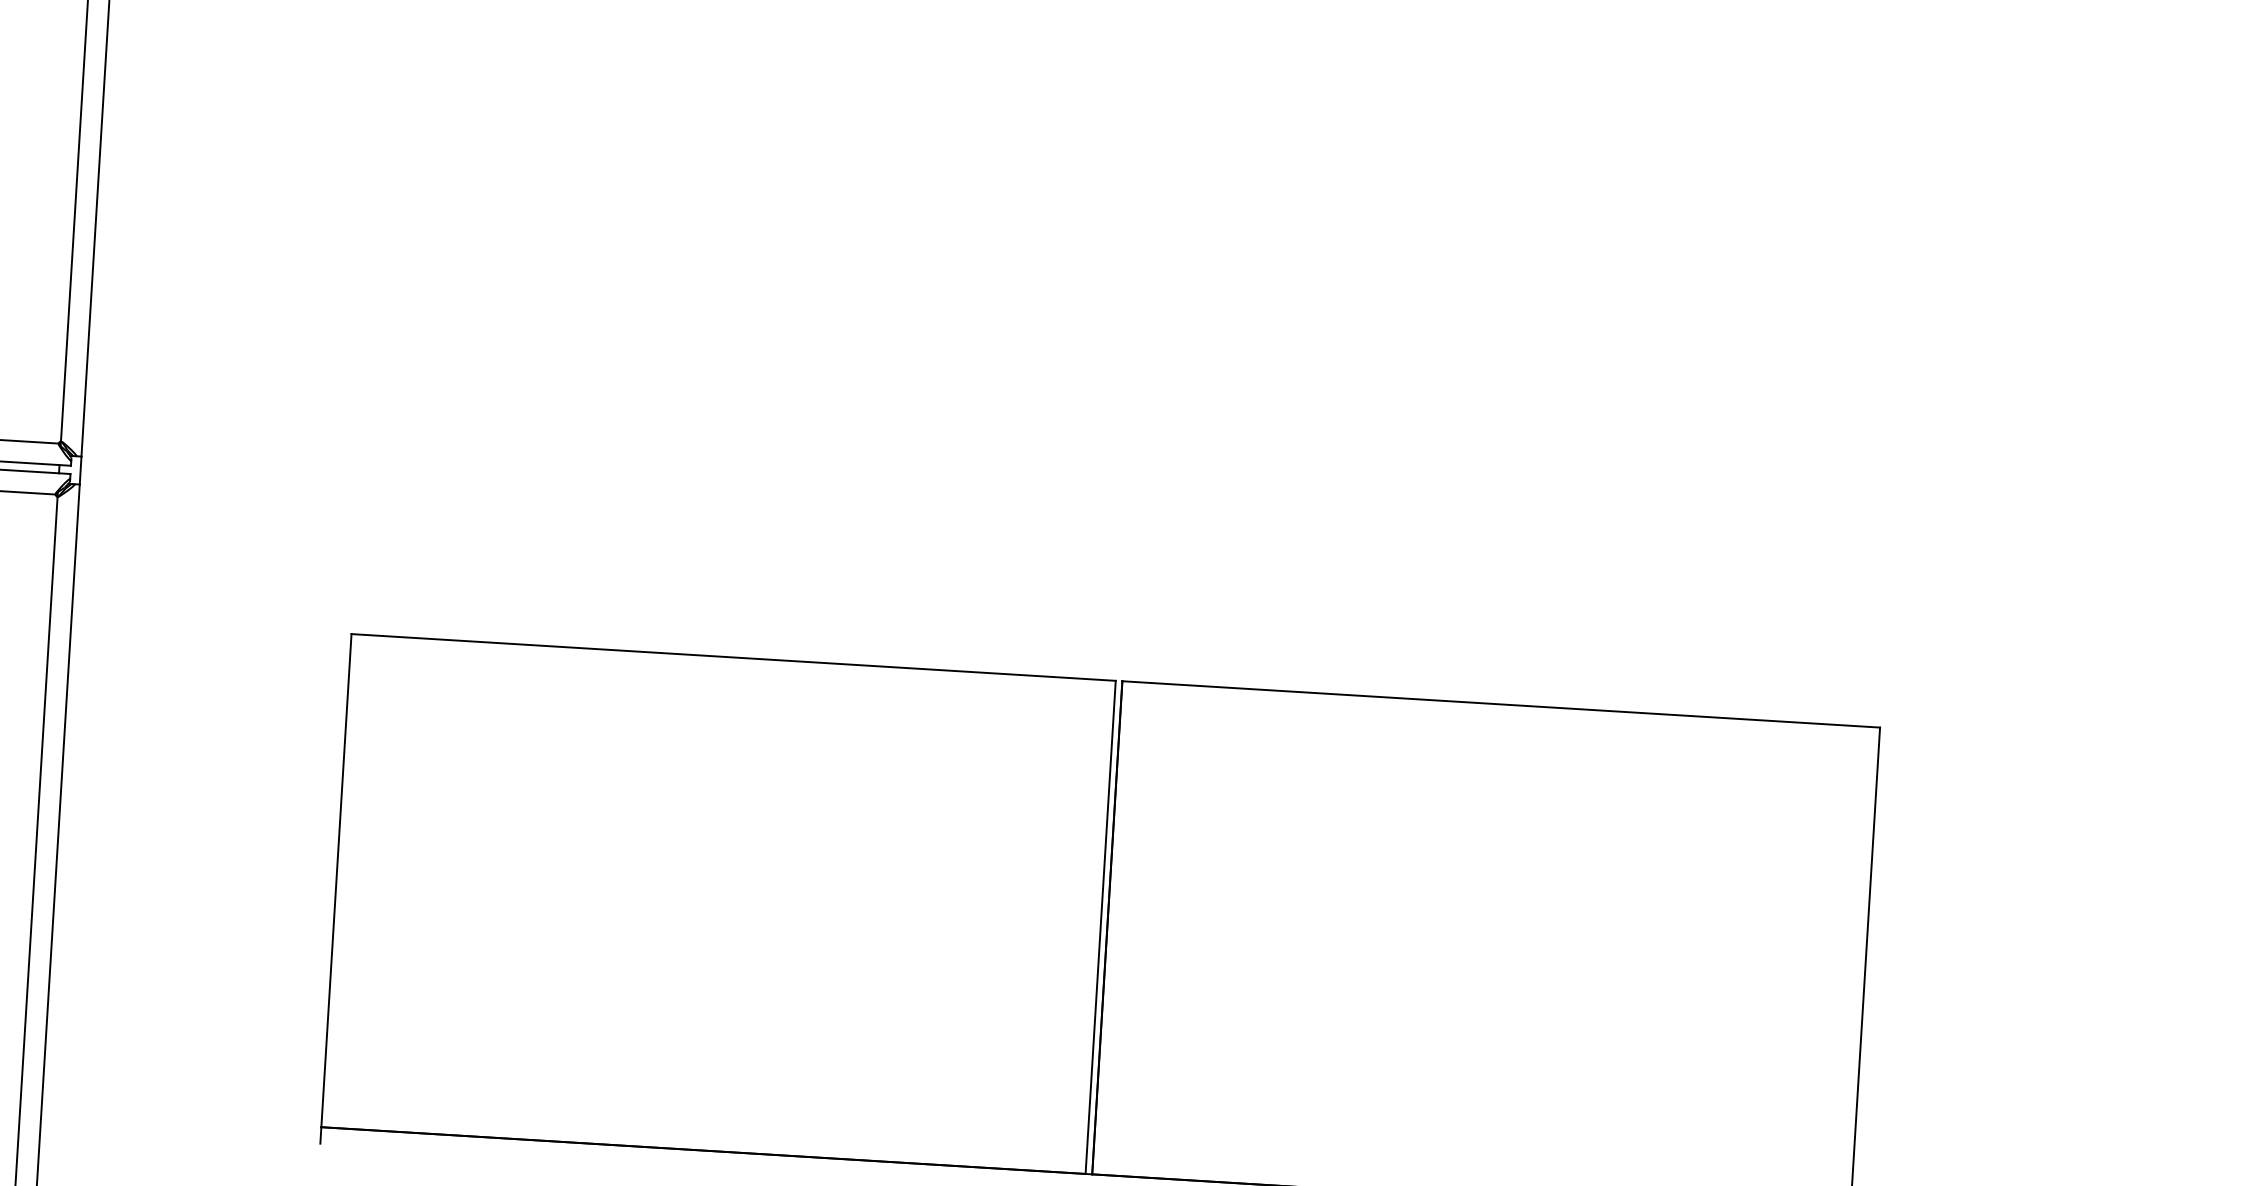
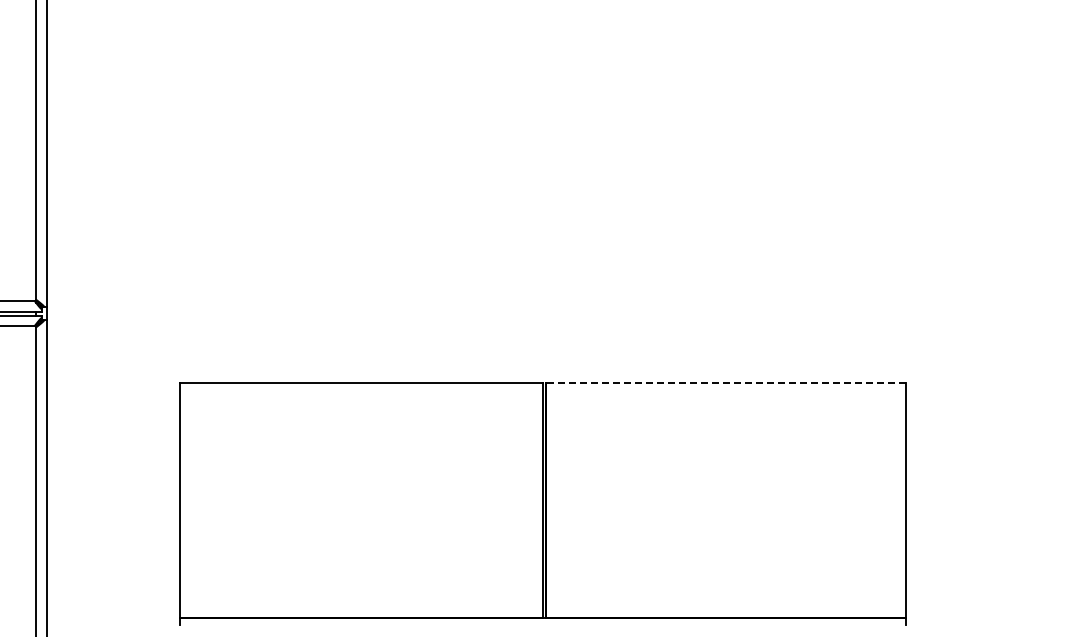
line: (1500, 705) -> (725, 383), solid -> dashed

